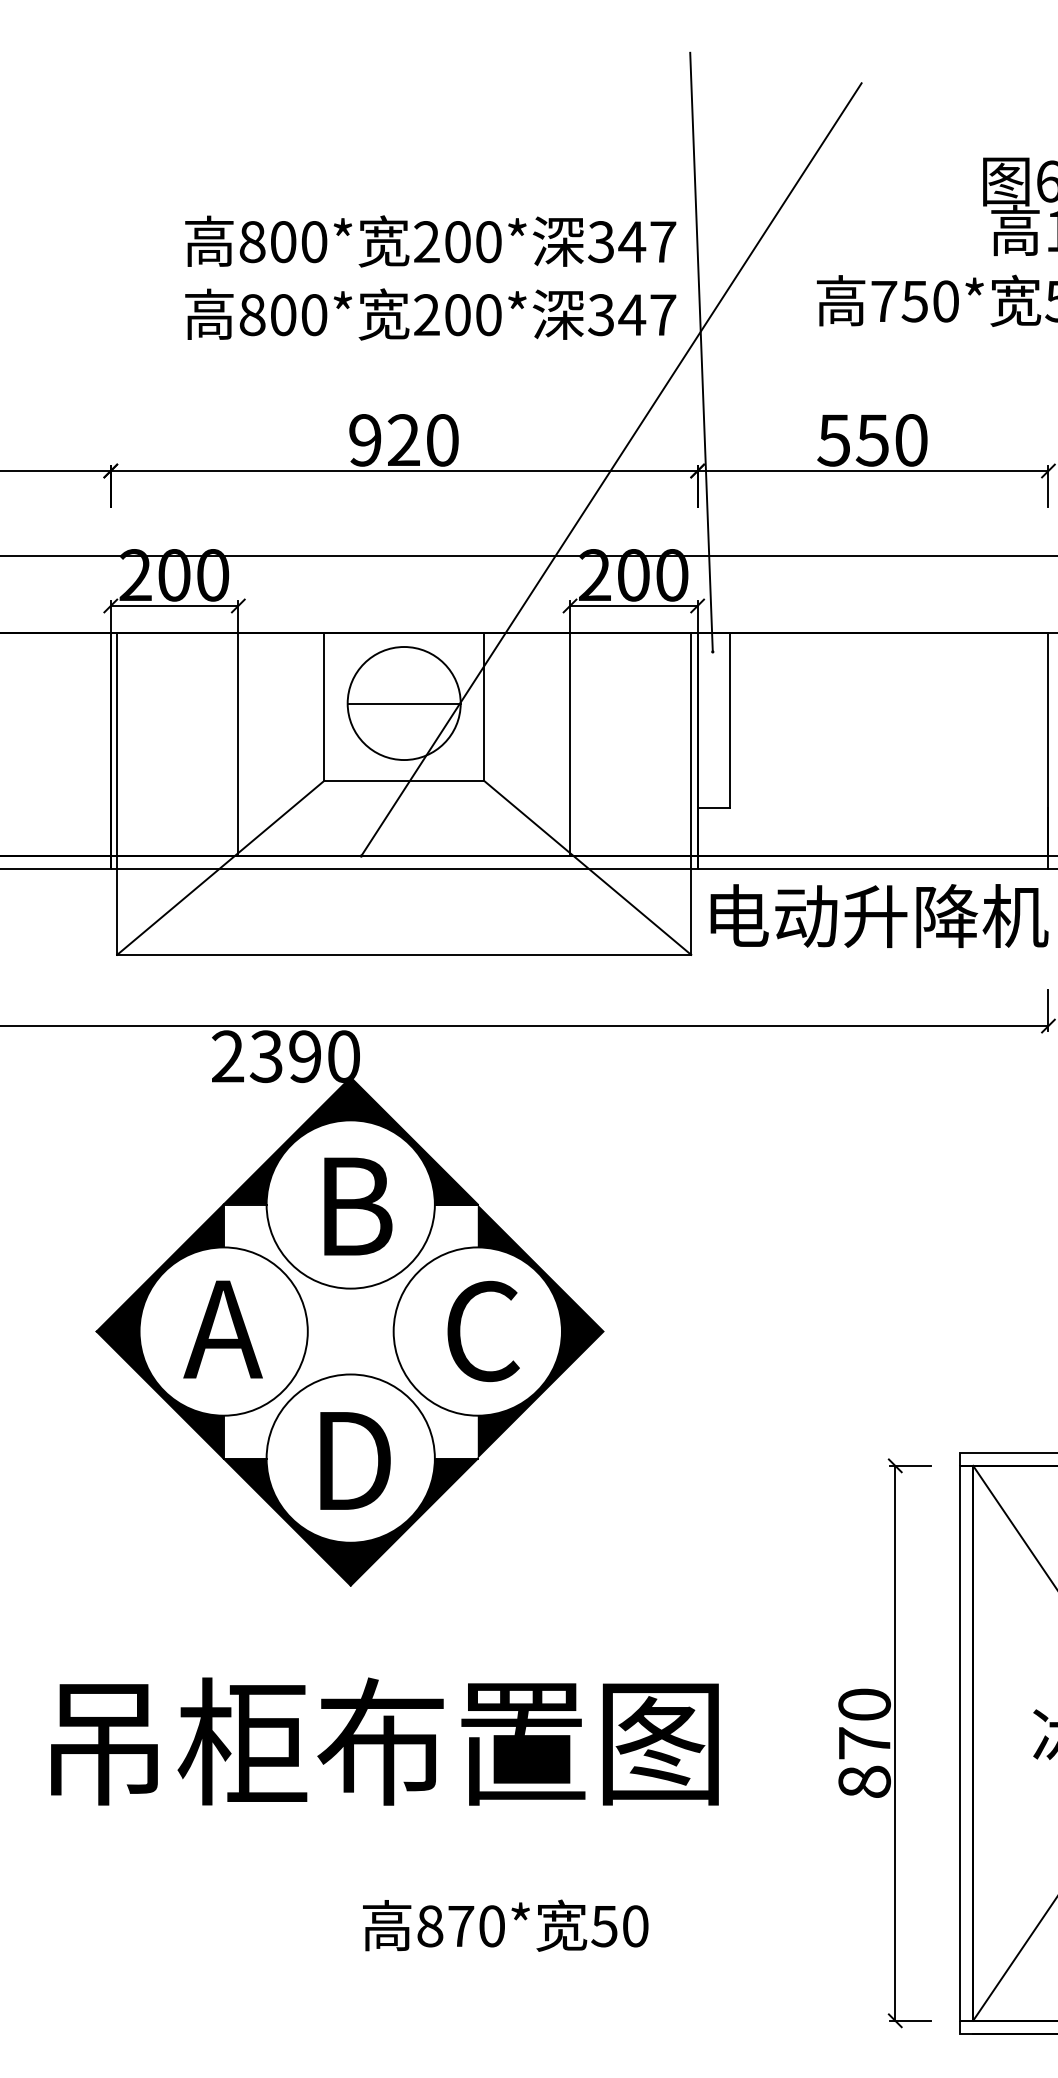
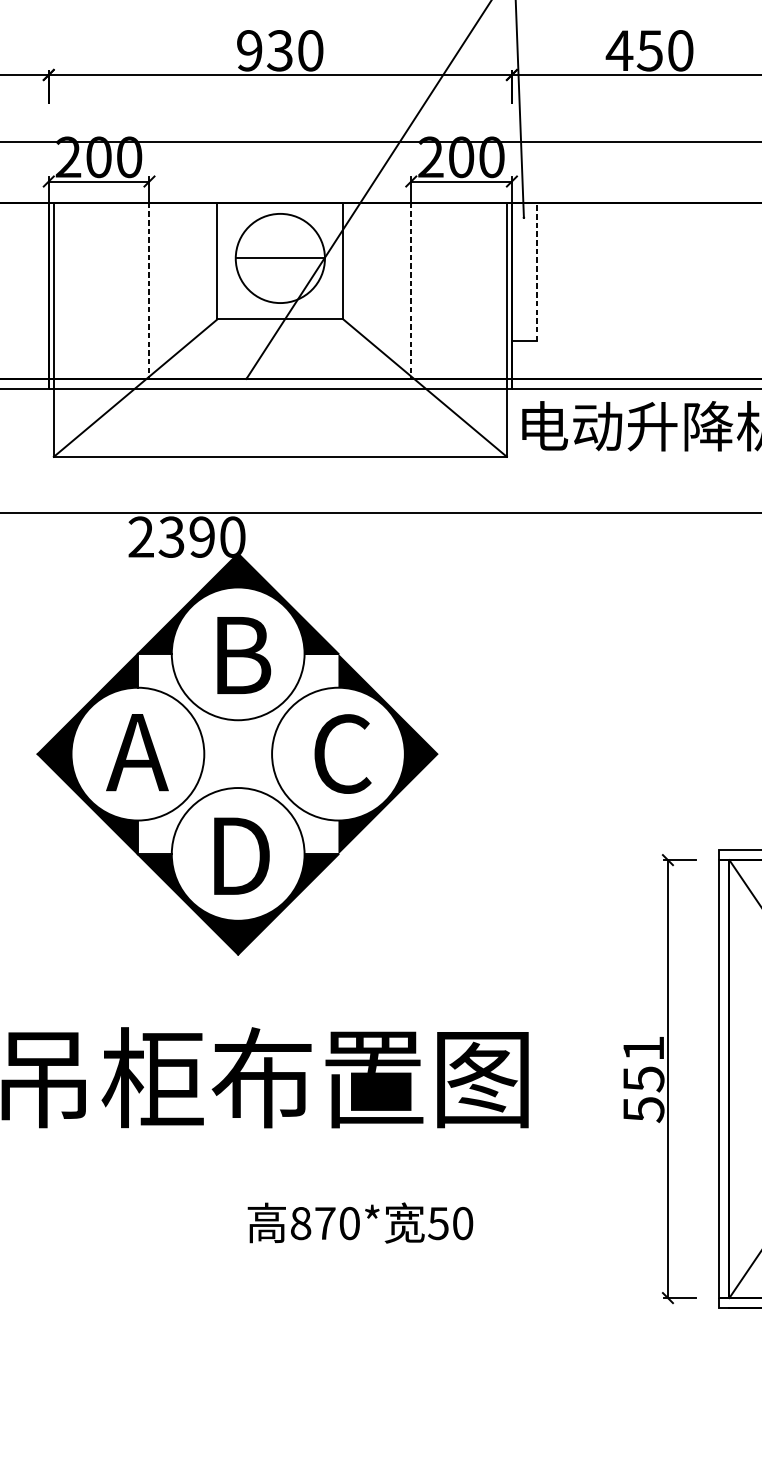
text: (403, 440) -> (279, 50), 920 -> 930
text: (833, 440) -> (619, 50), 550 -> 450
line: (729, 720) -> (537, 271), solid -> dashed
line: (238, 744) -> (149, 290), solid -> dashed
line: (570, 744) -> (411, 290), solid -> dashed
text: (864, 1743) -> (643, 1079), 870 -> 551

